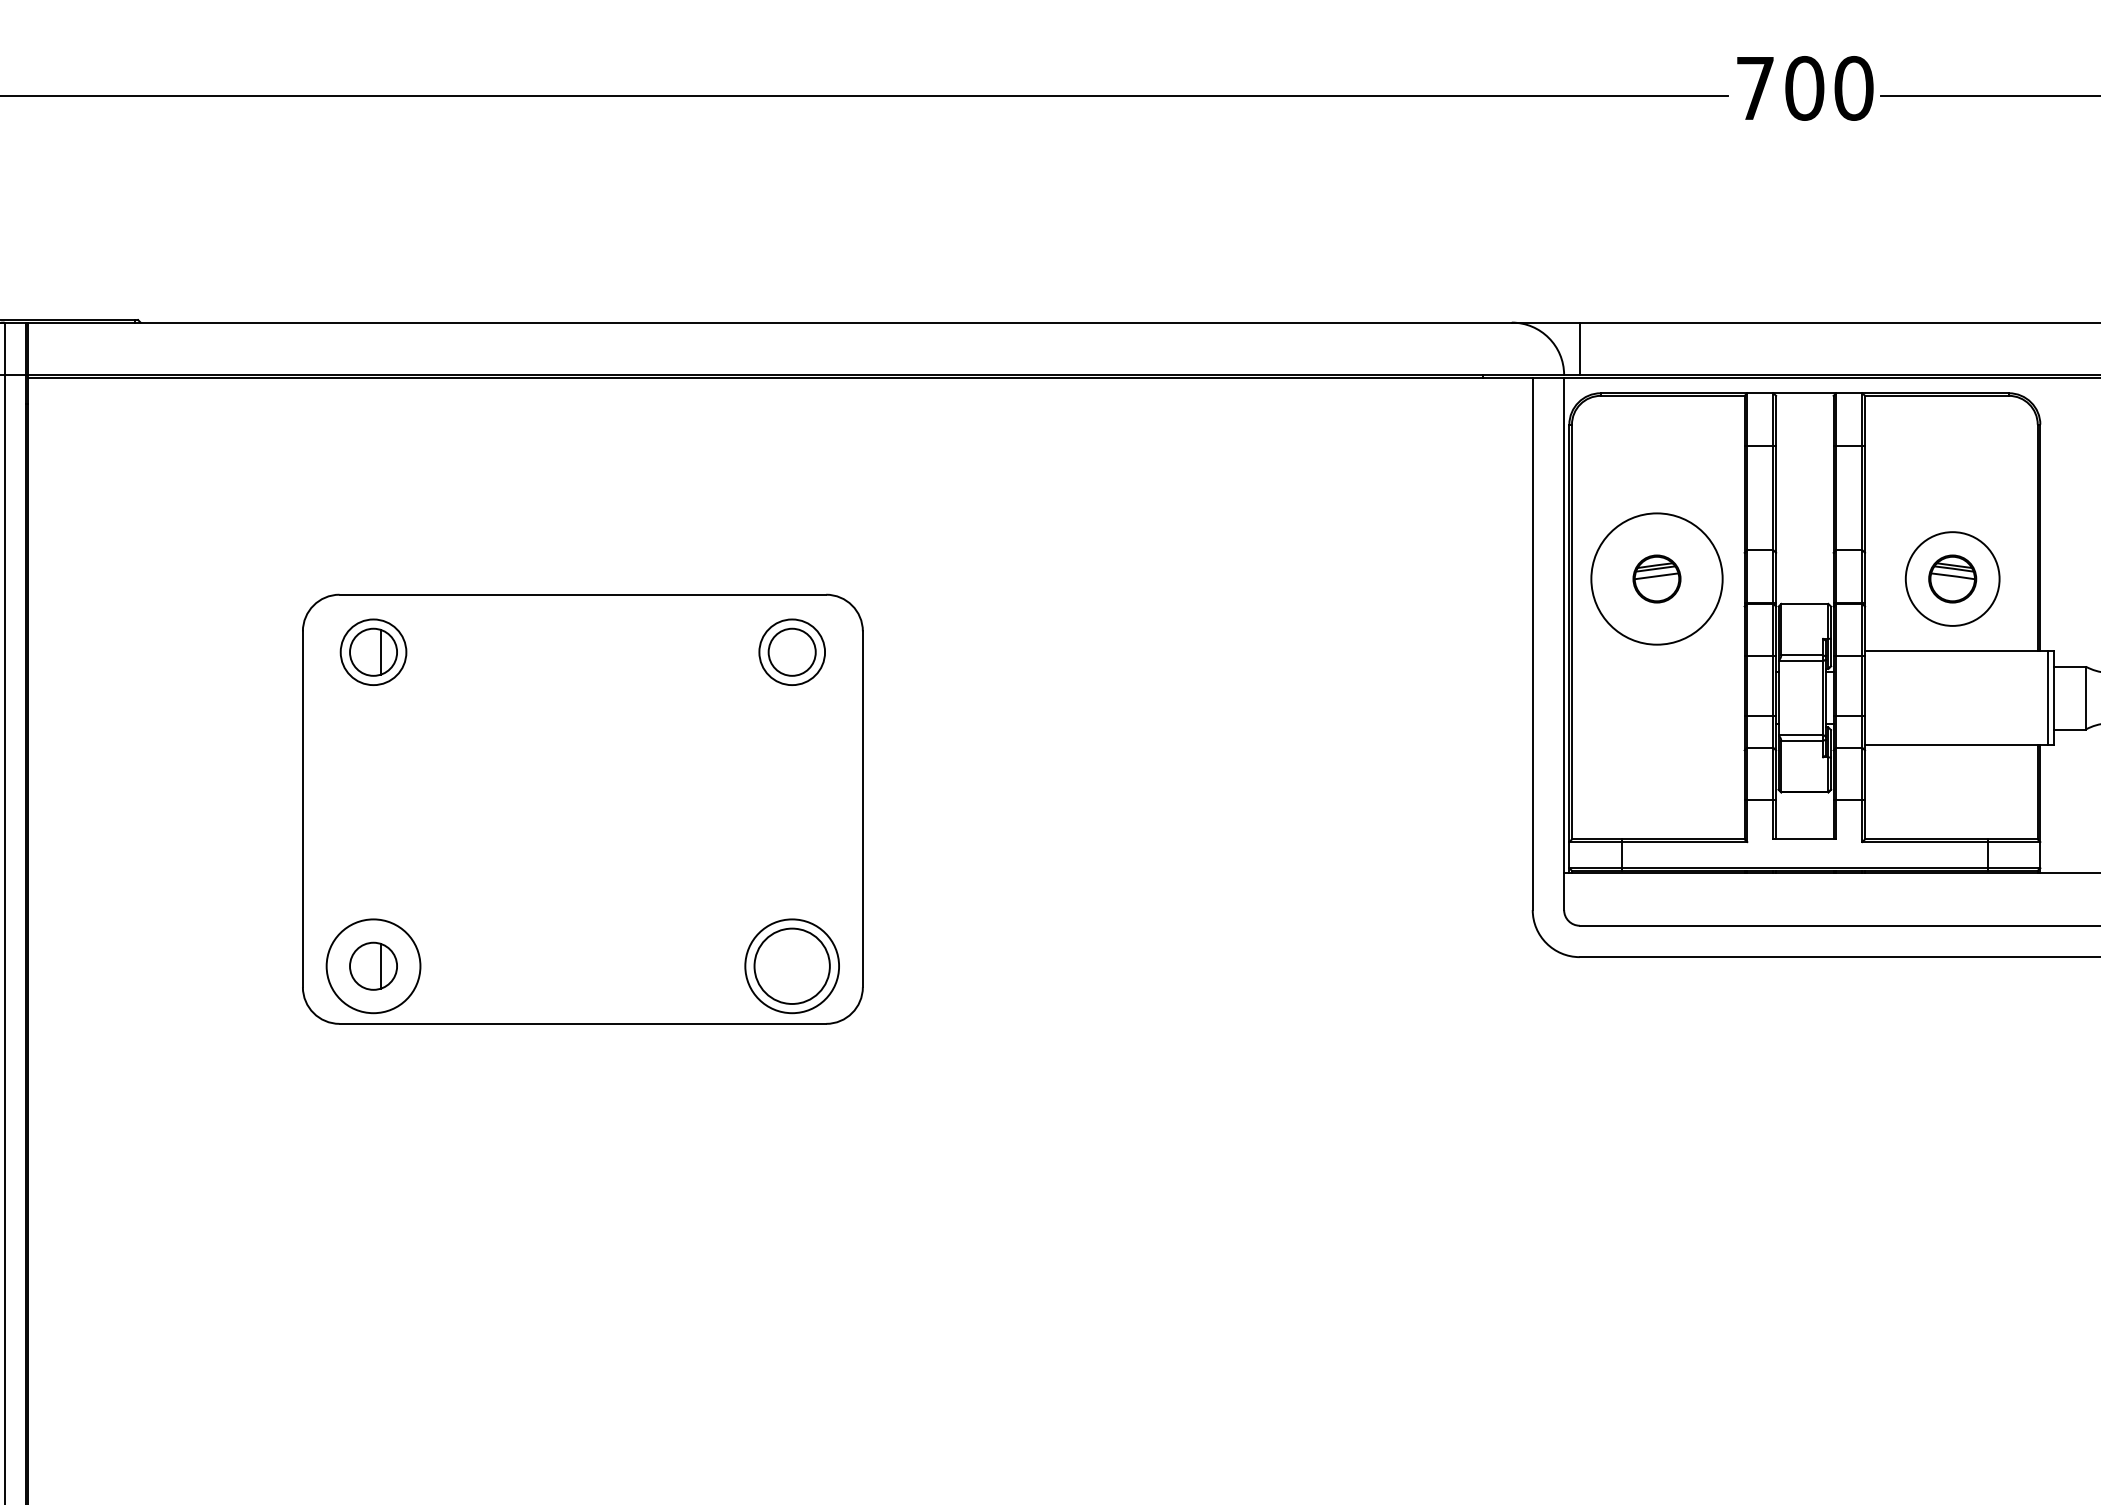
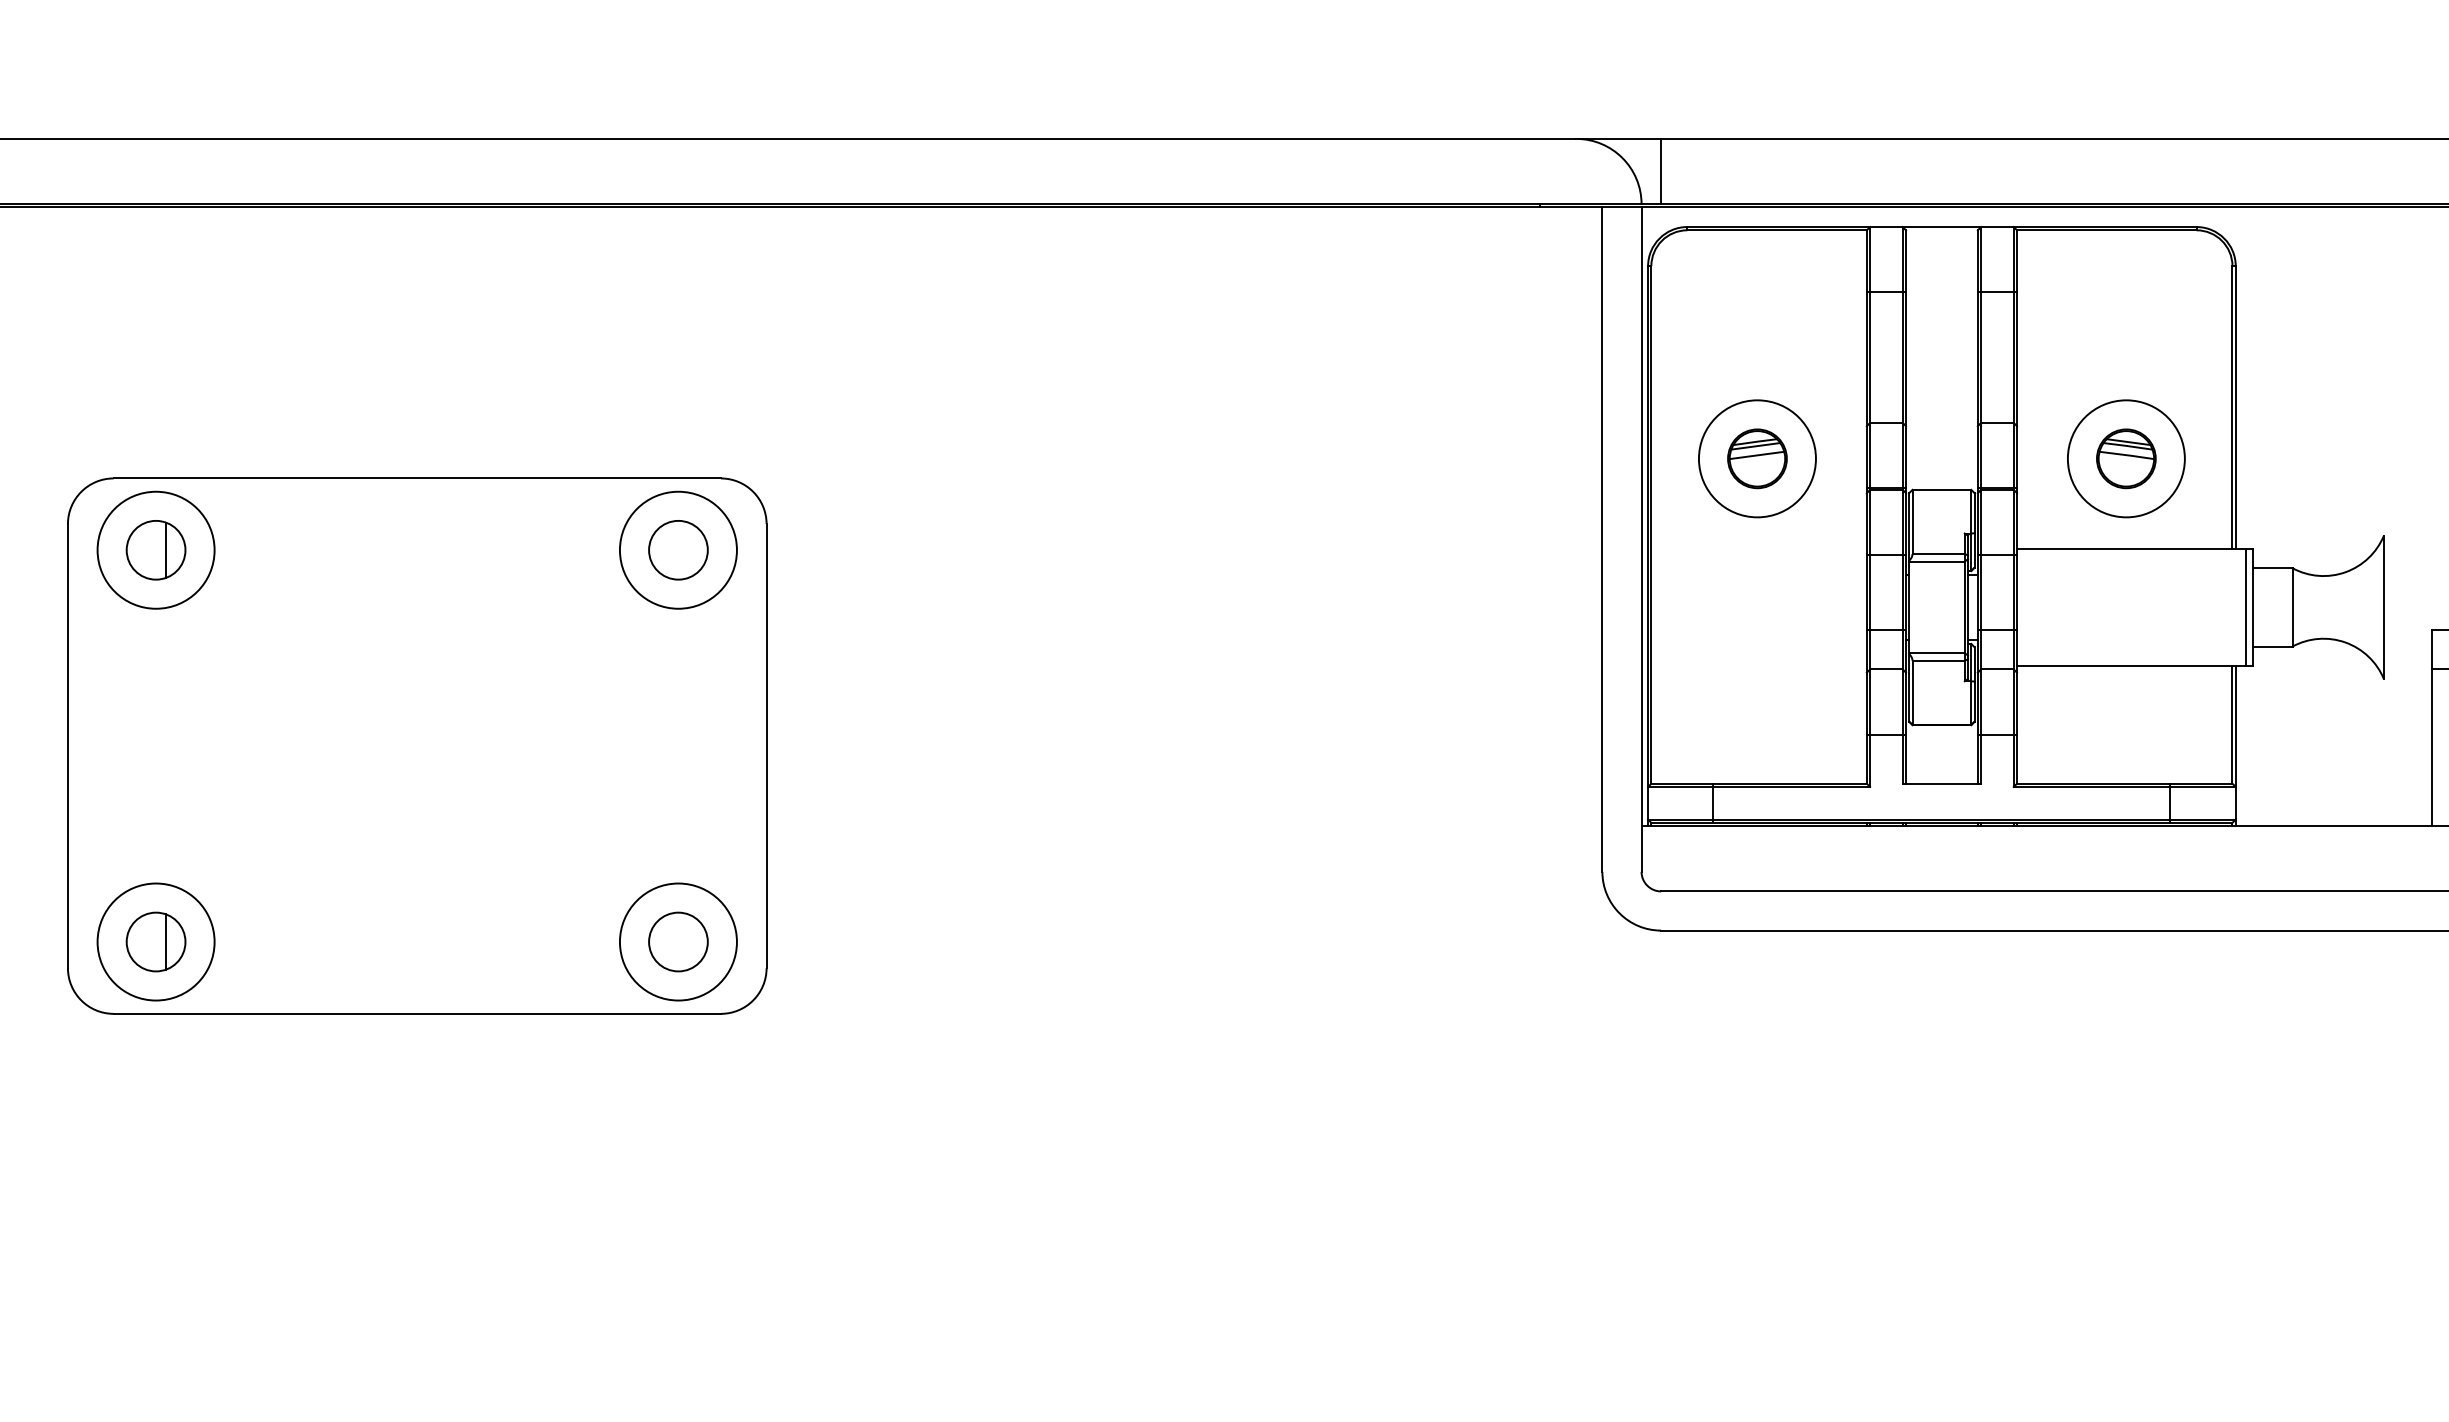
circle: (1656, 578) -> (1756, 458), size x0.71
circle: (373, 652) -> (156, 550), size x1.43
circle: (792, 652) -> (678, 550), size x1.43
circle: (791, 965) -> (677, 941), size x0.62

